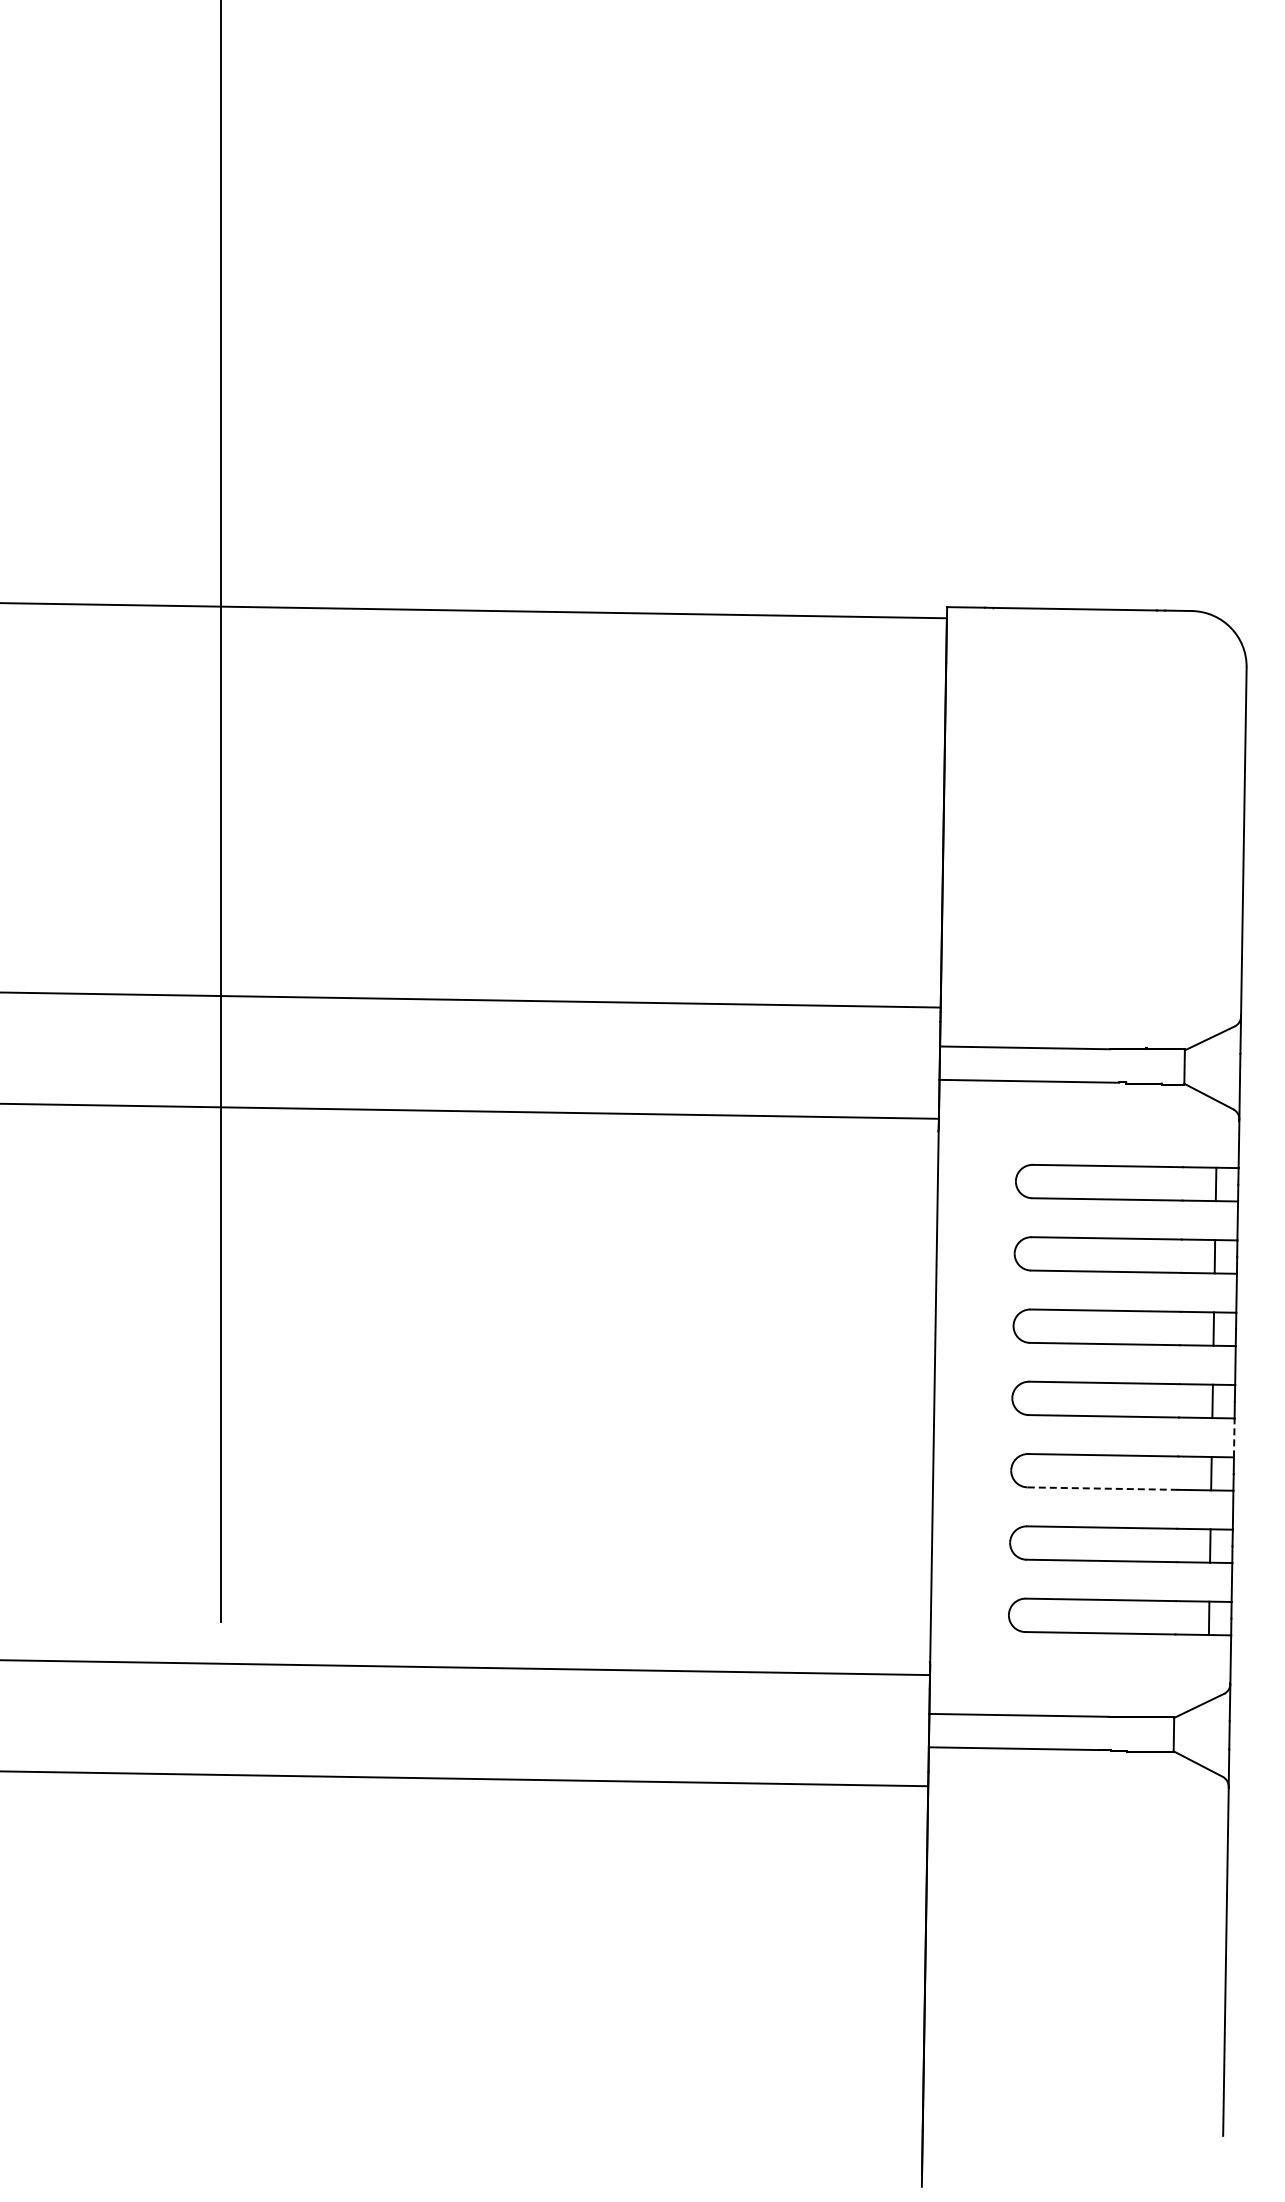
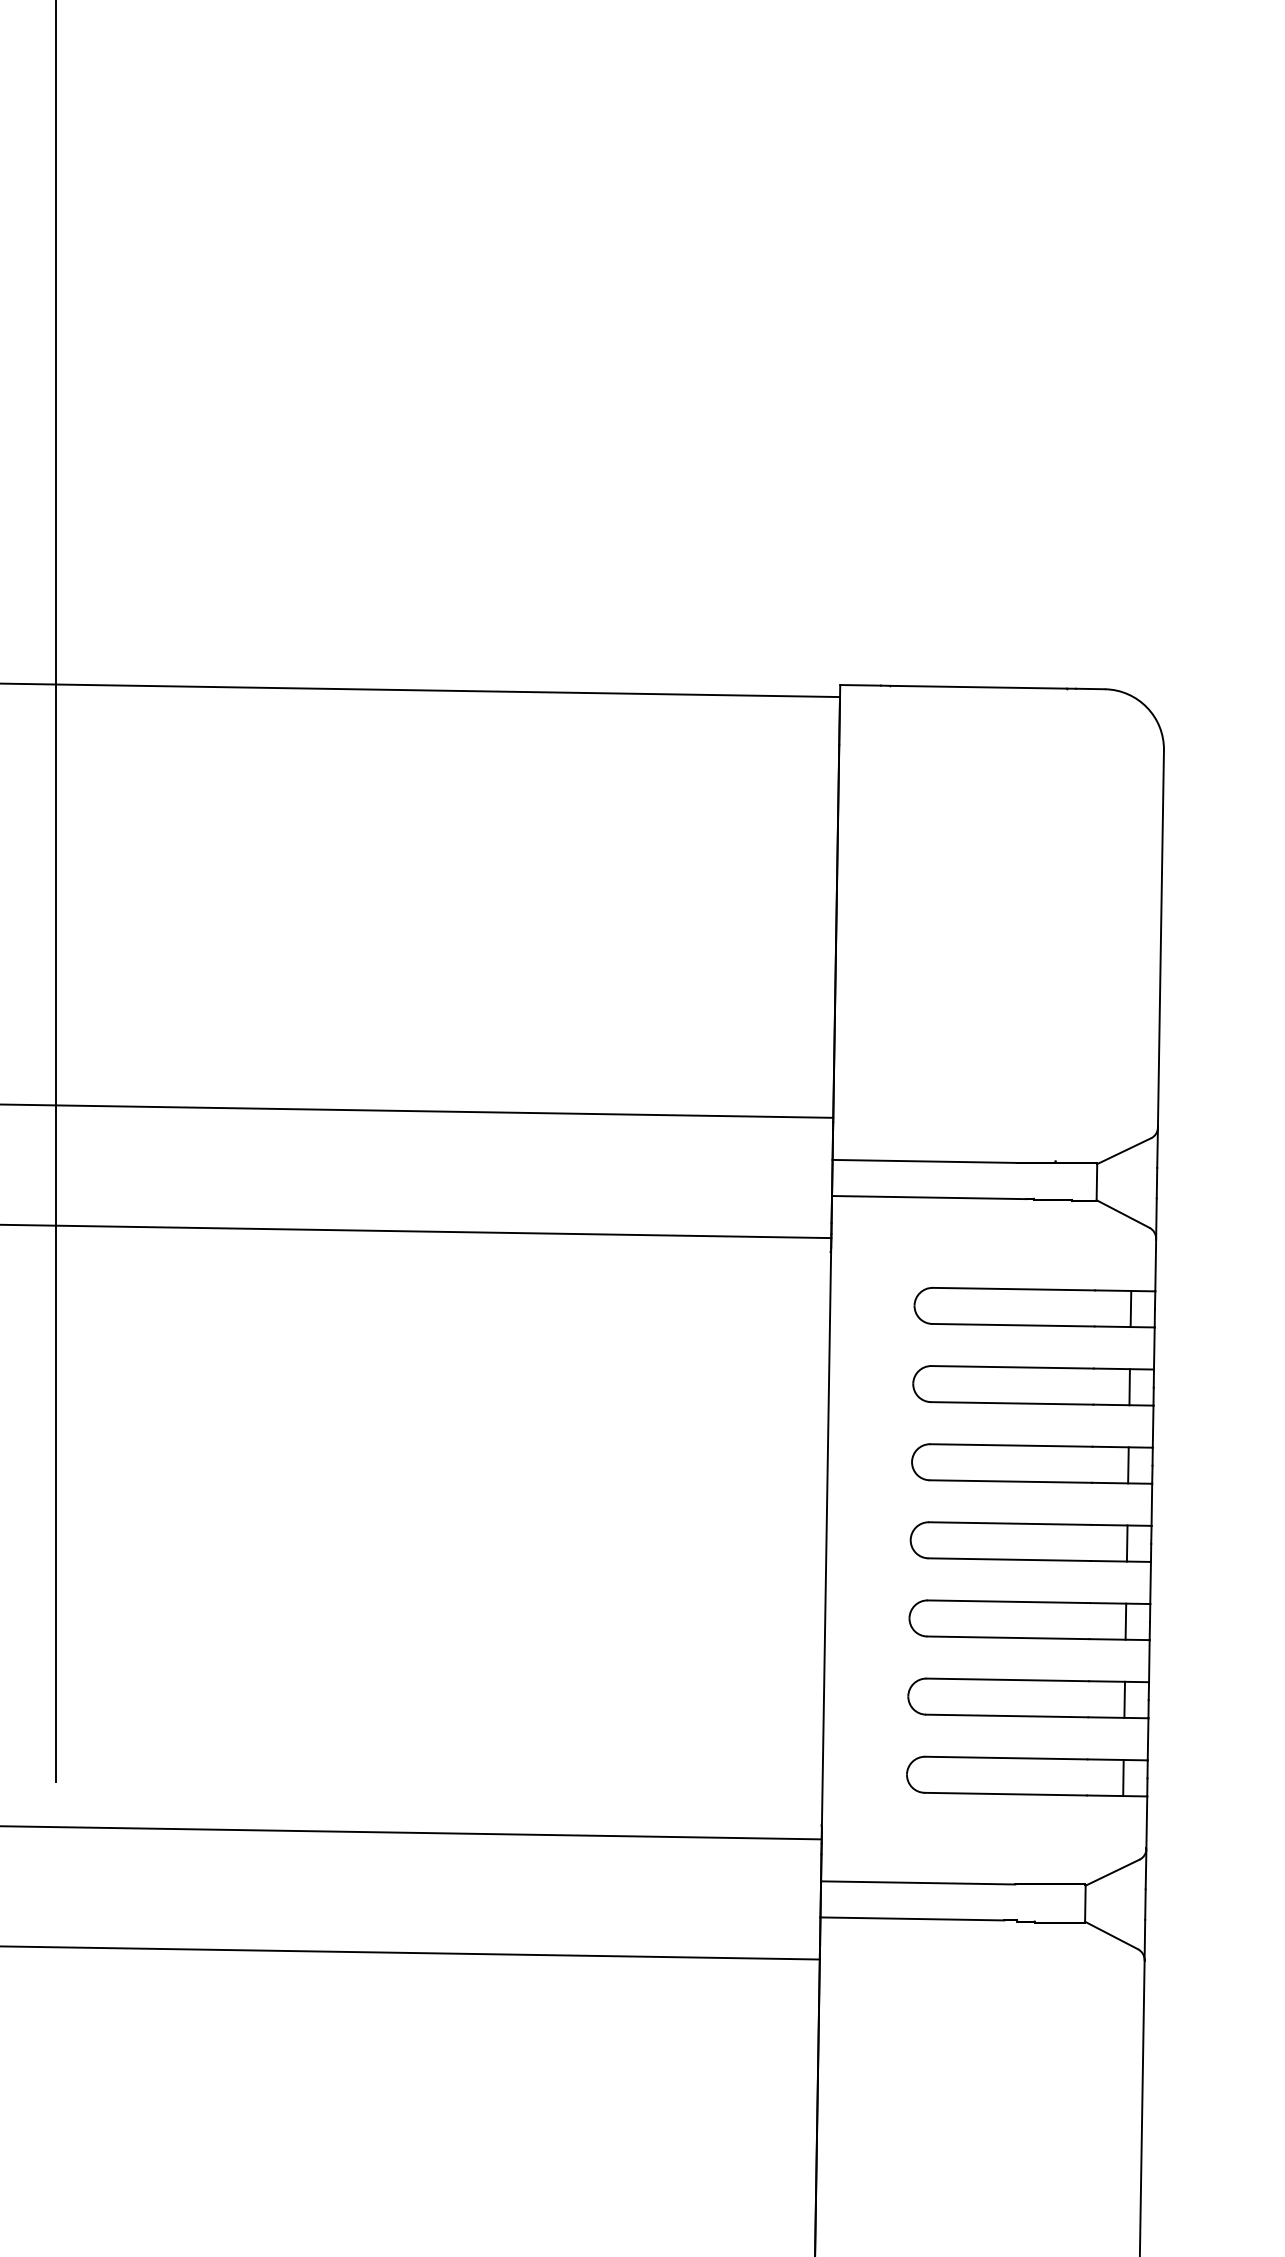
line: (1234, 1437) -> (1150, 1582), dashed -> solid
line: (1102, 1488) -> (1008, 1637), dashed -> solid

